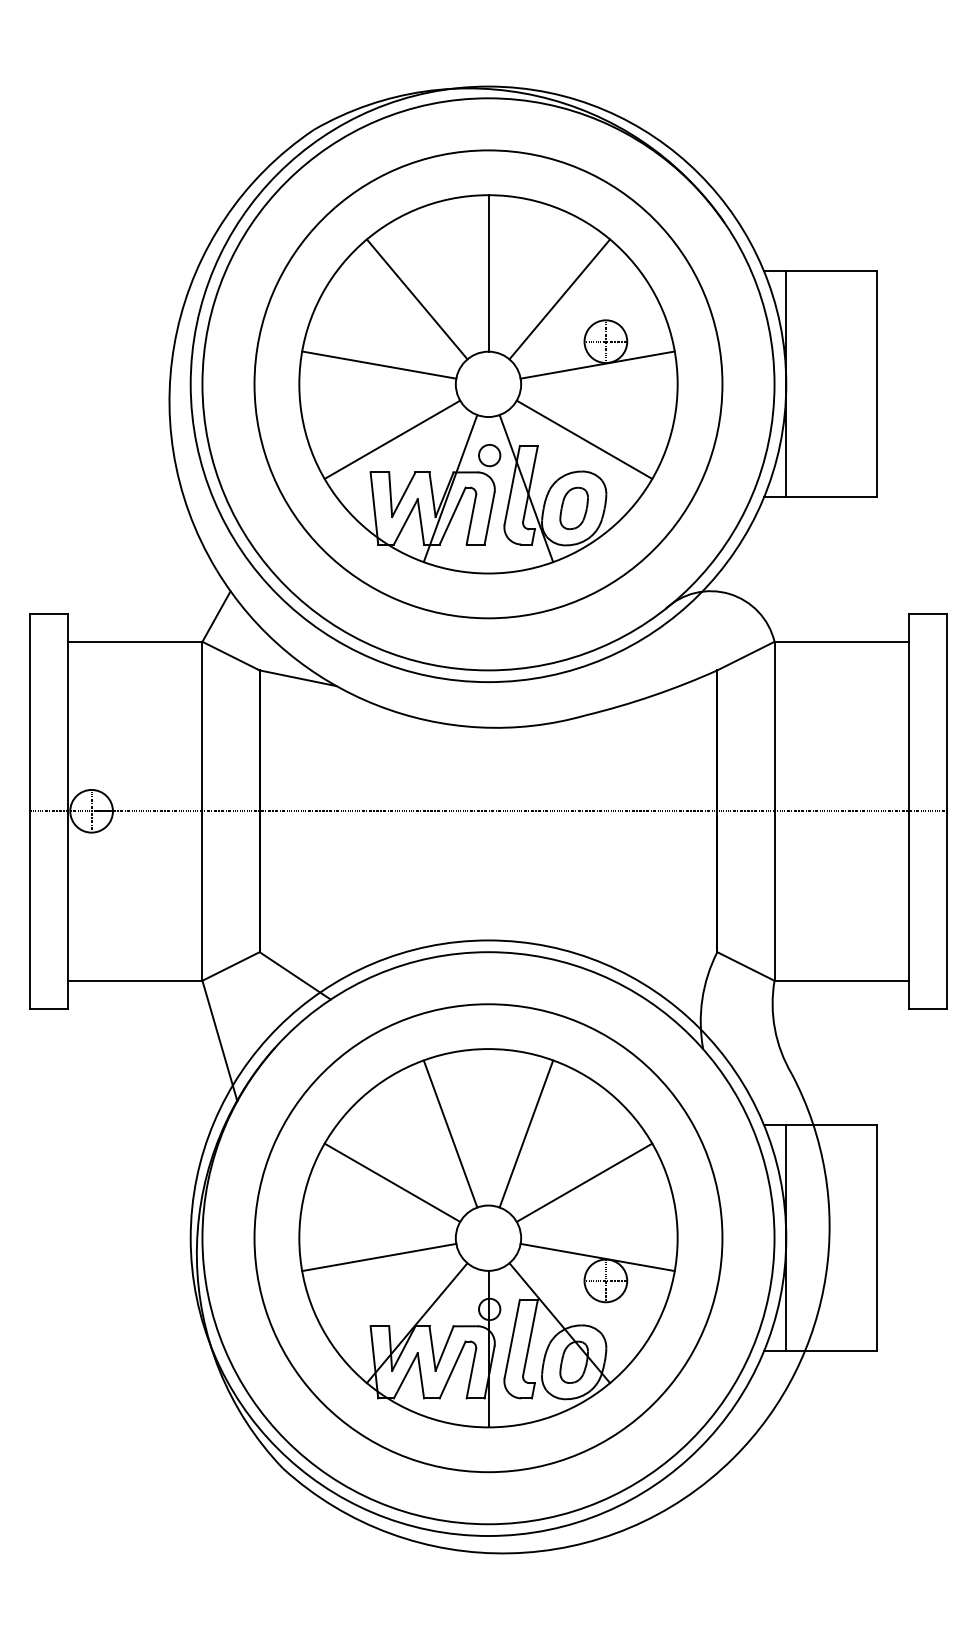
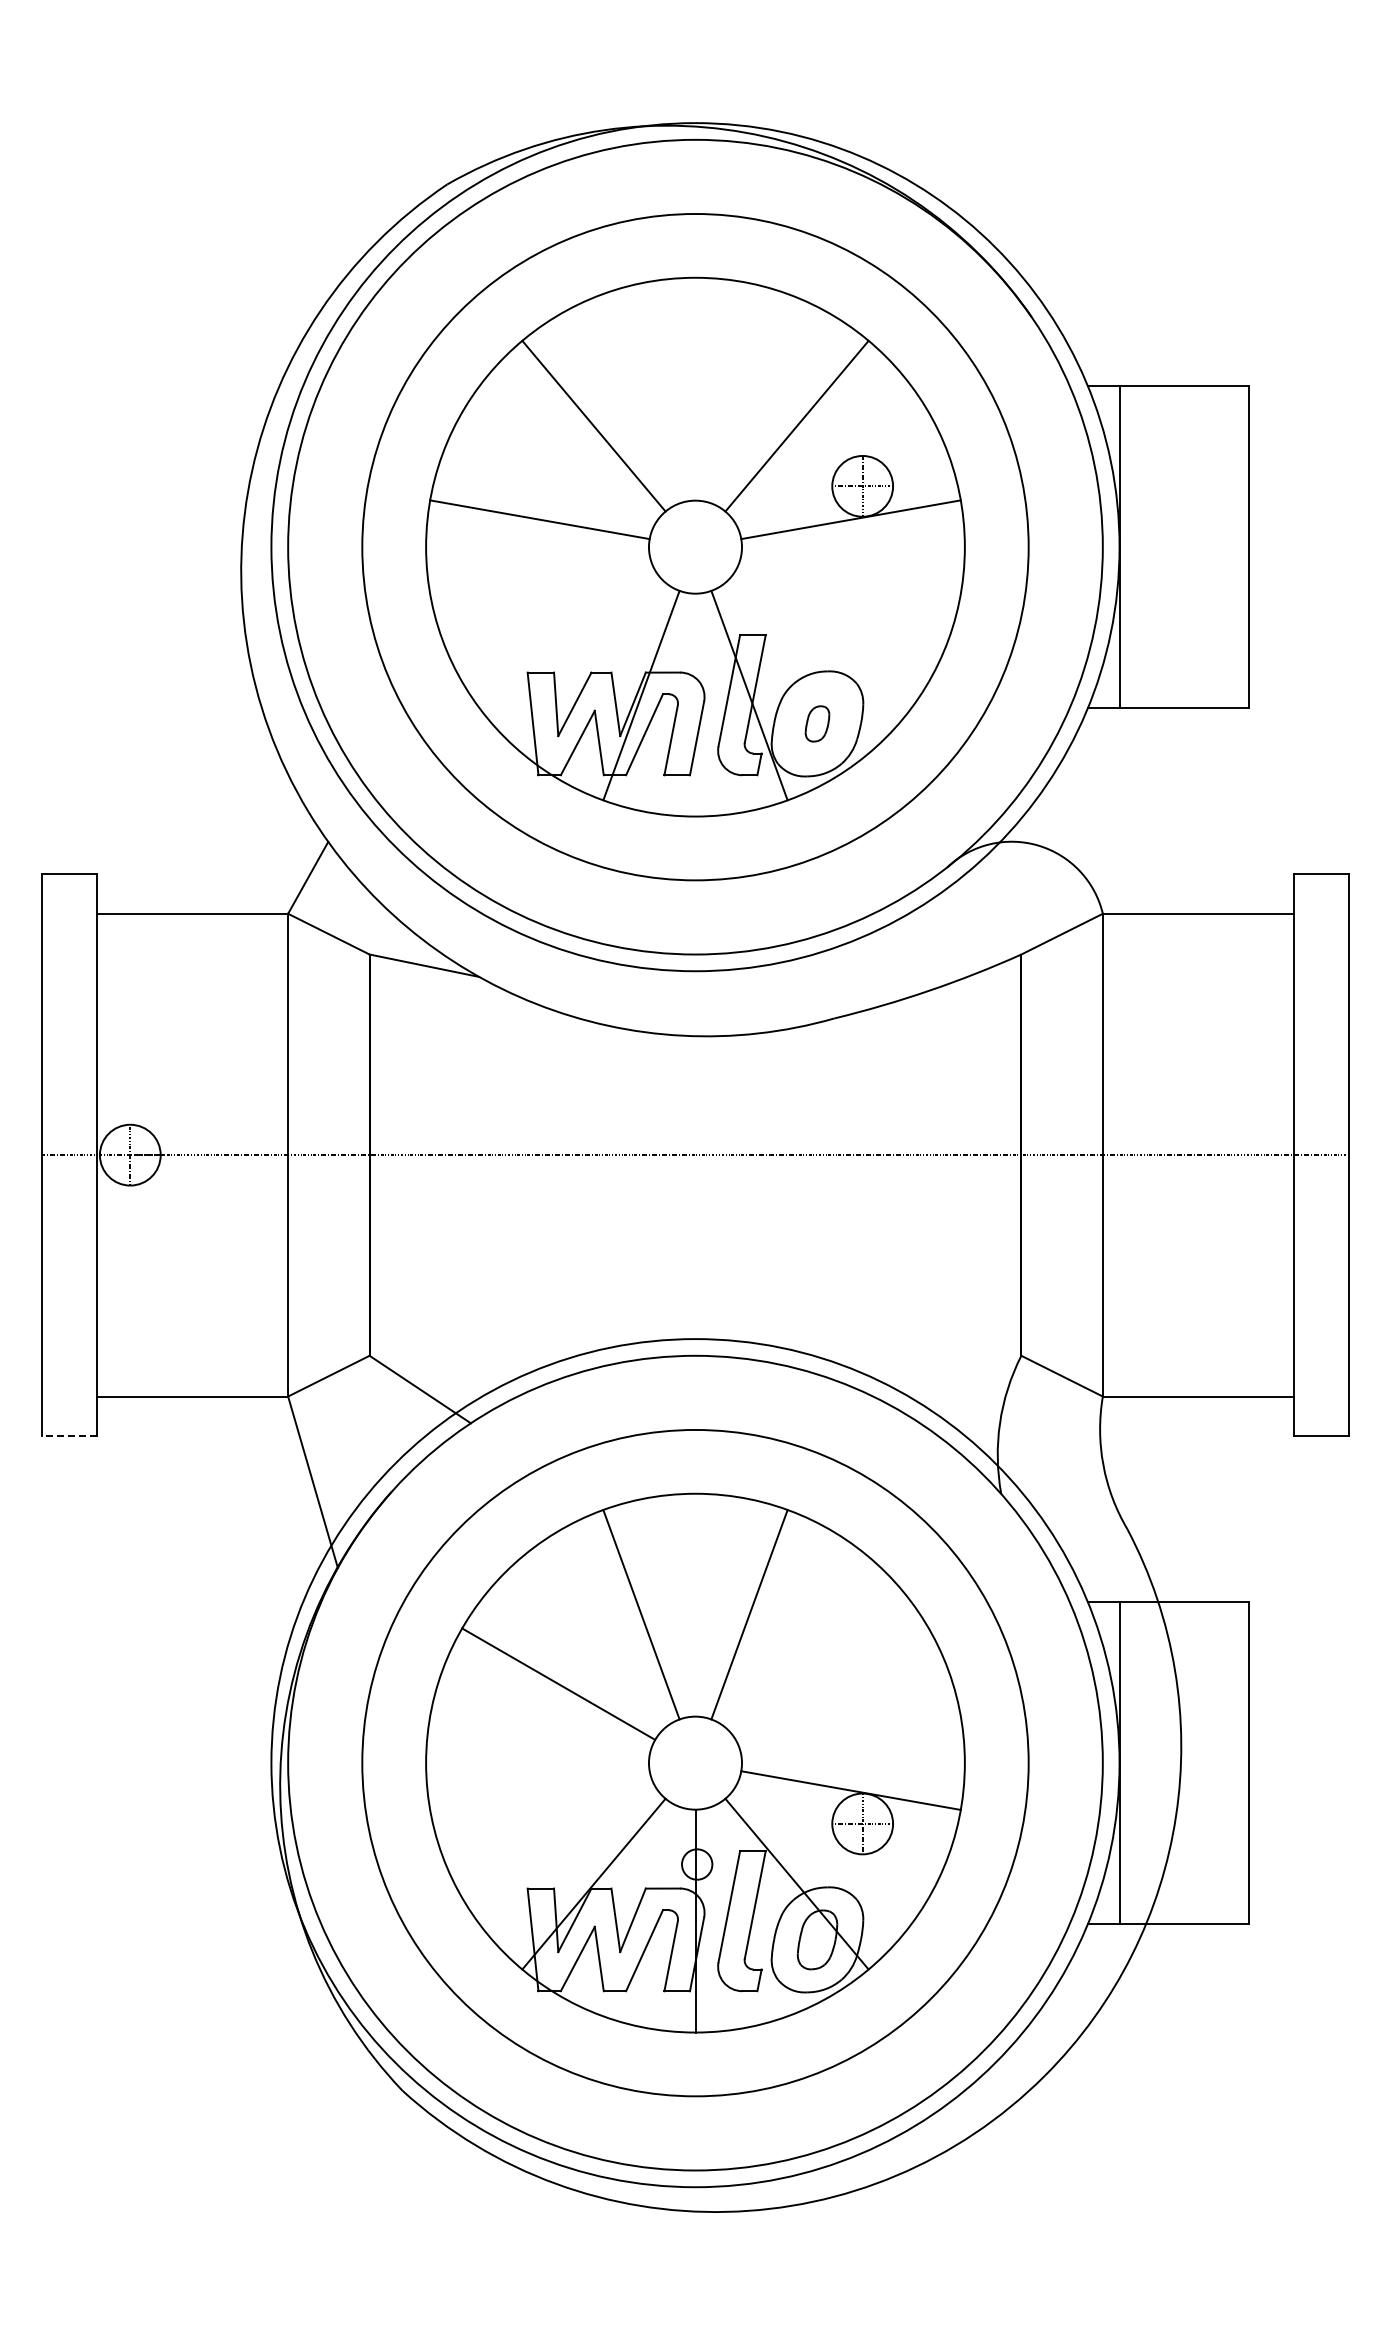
line: (488, 272) -> (695, 388), removed
line: (392, 439) -> (558, 625), removed
line: (583, 439) -> (831, 625), removed
circle: (489, 455) -> (697, 648), removed
part: (574, 508) -> (817, 723), size x0.6
line: (48, 1008) -> (68, 1436), solid -> dashed
line: (583, 1182) -> (831, 1683), removed
line: (378, 1257) -> (539, 1790), removed

